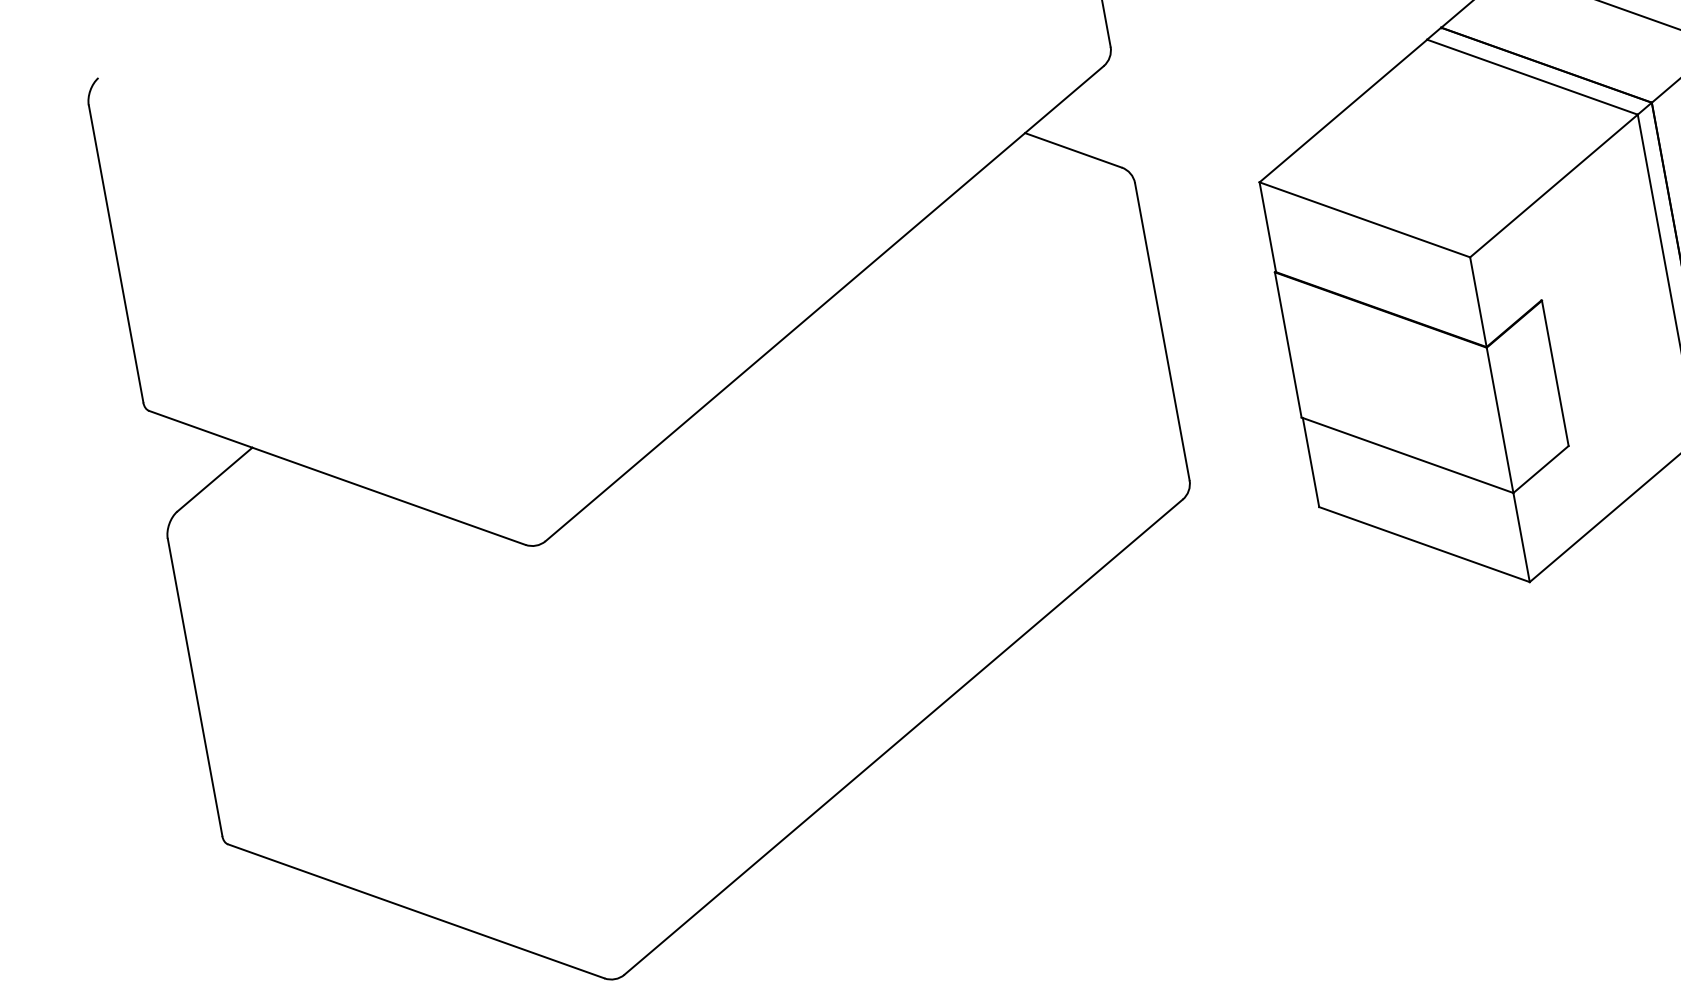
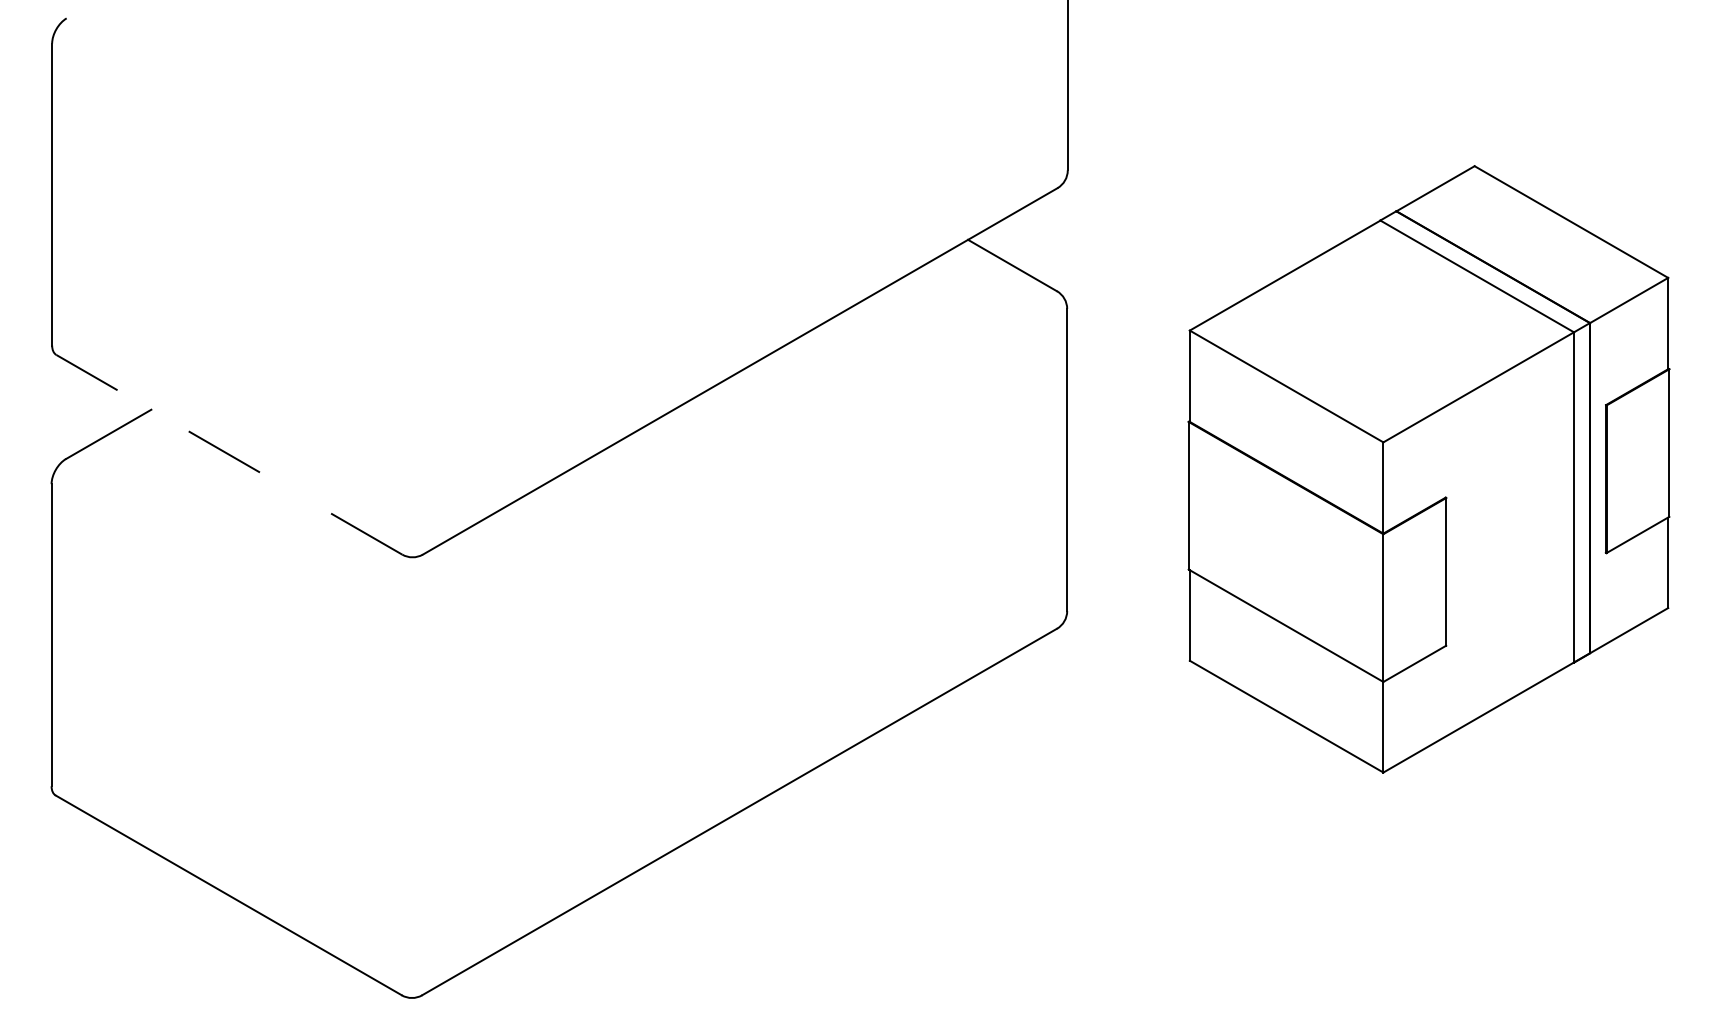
line: (337, 477) -> (229, 454), solid -> dashed

